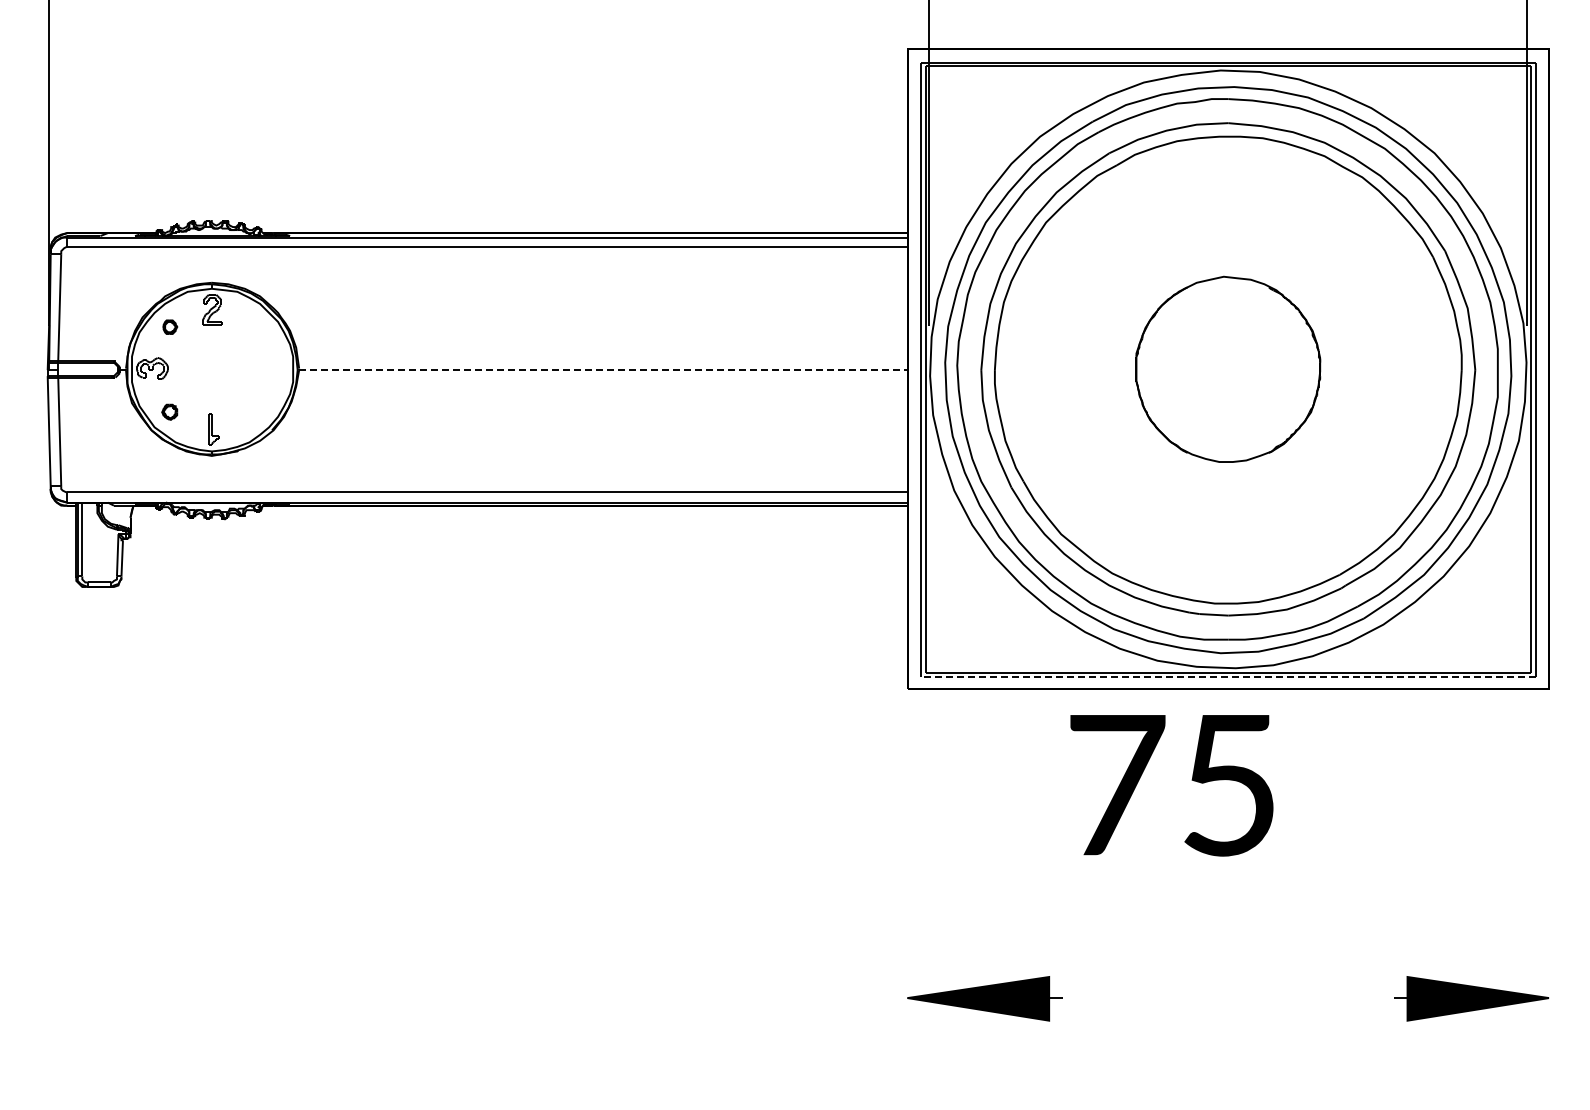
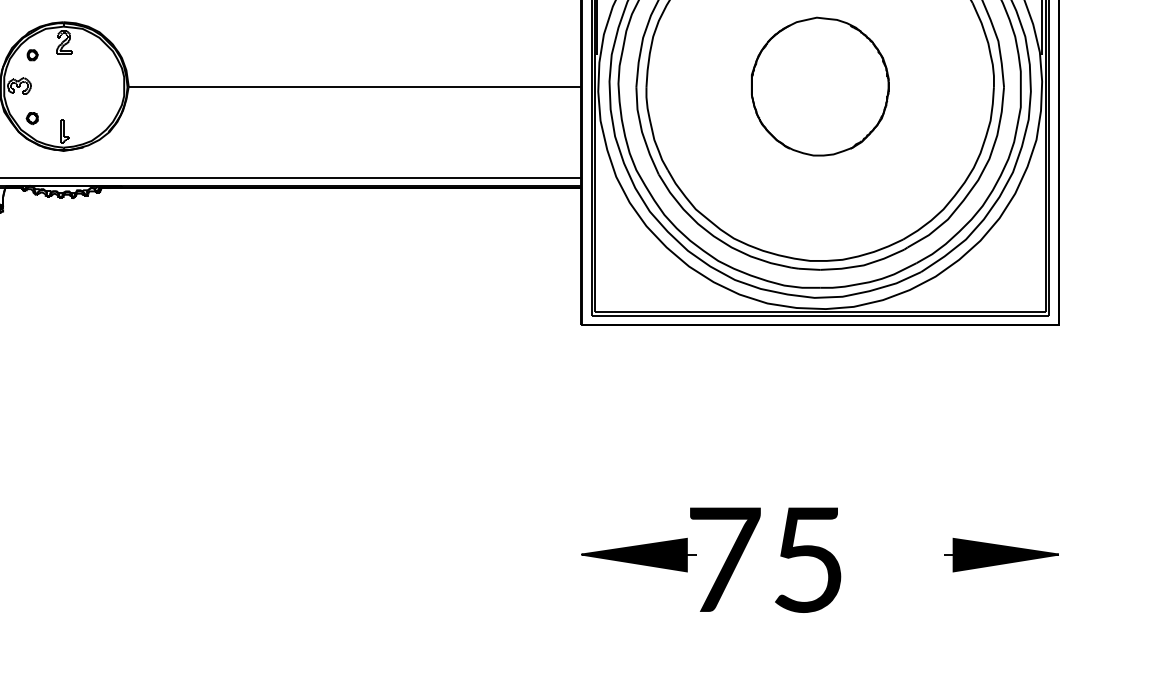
line: (603, 370) -> (355, 87), dashed -> solid
line: (1227, 677) -> (819, 315), dashed -> solid
text: (1171, 785) -> (765, 560), moved

